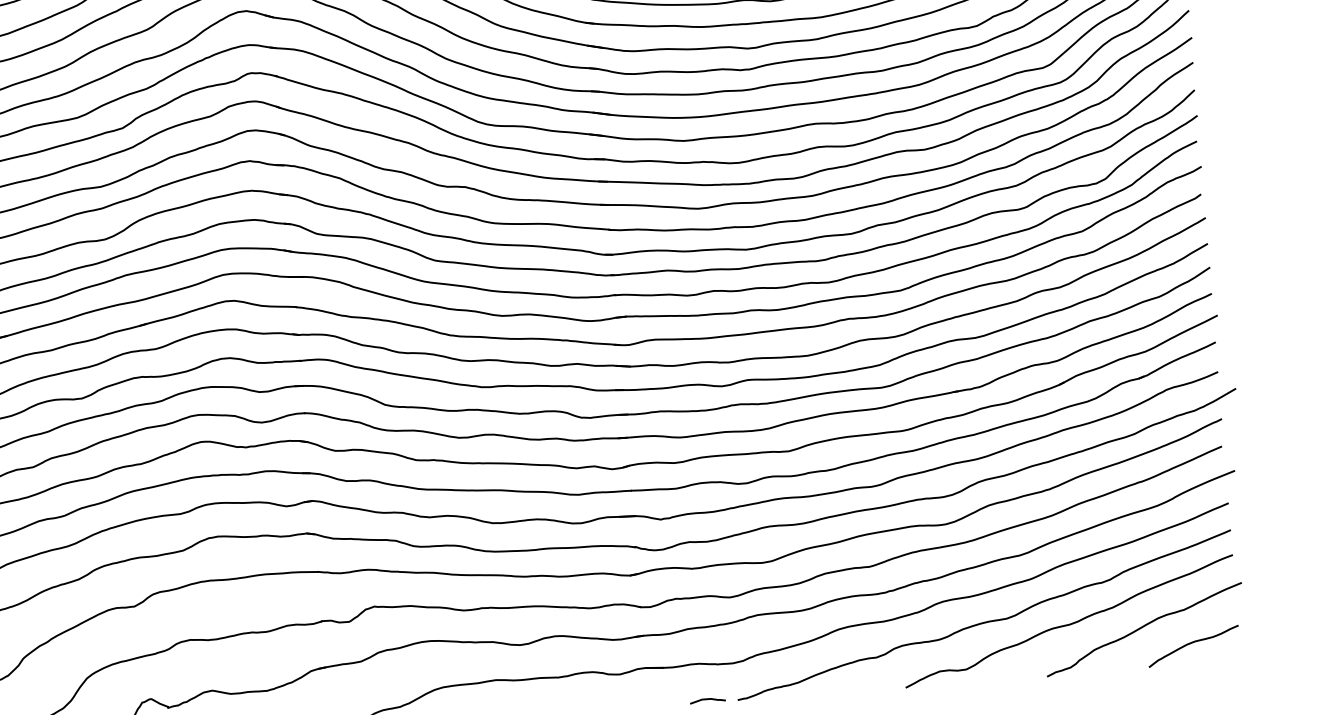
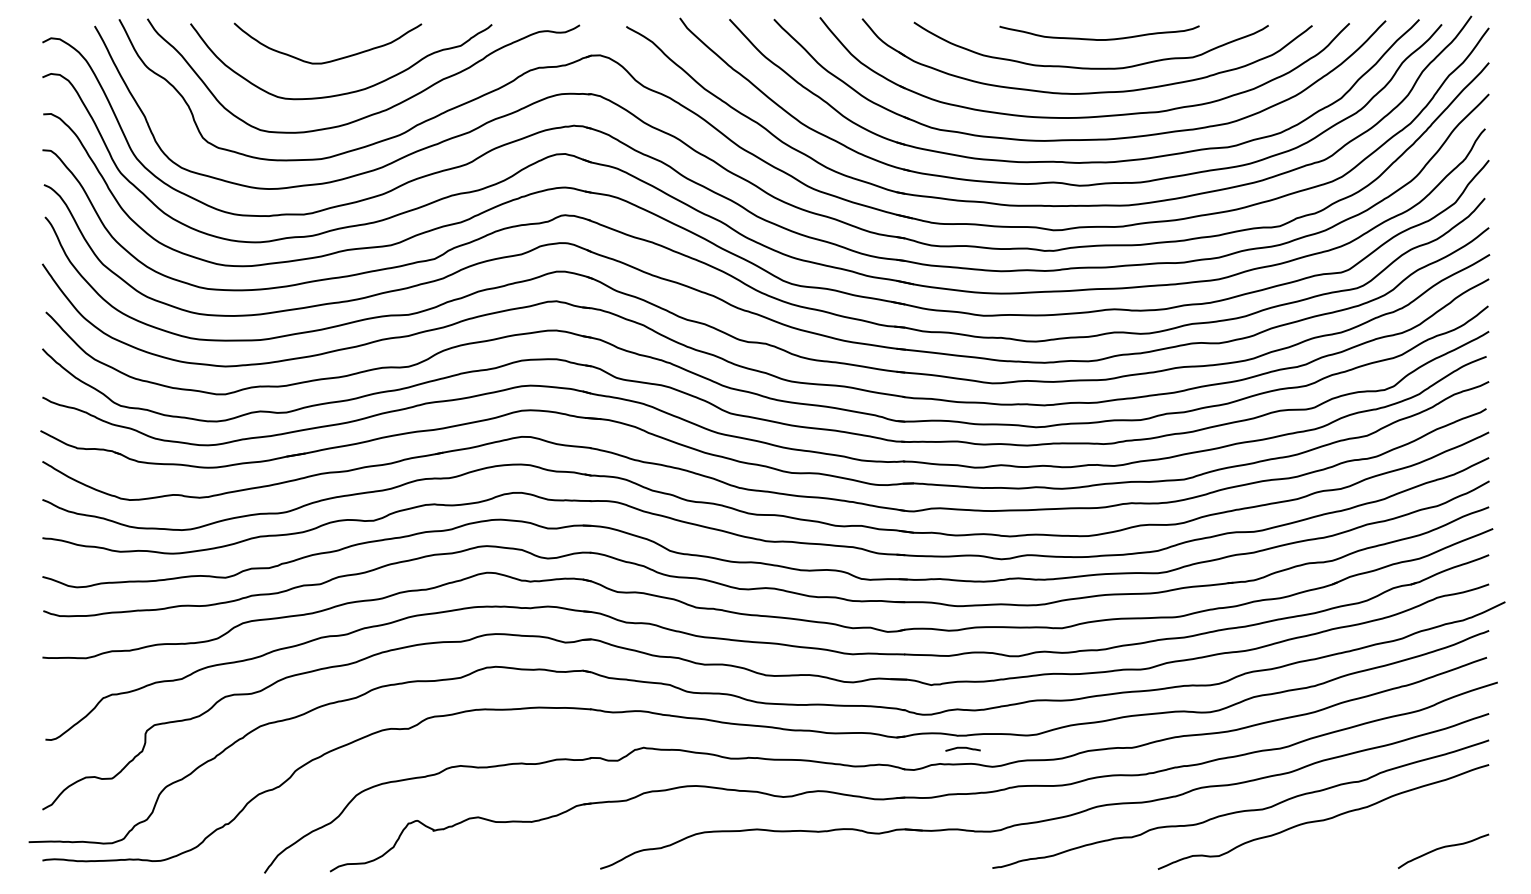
curve: (1143, 628) -> (1395, 829), removed
curve: (707, 699) -> (962, 748), moved

